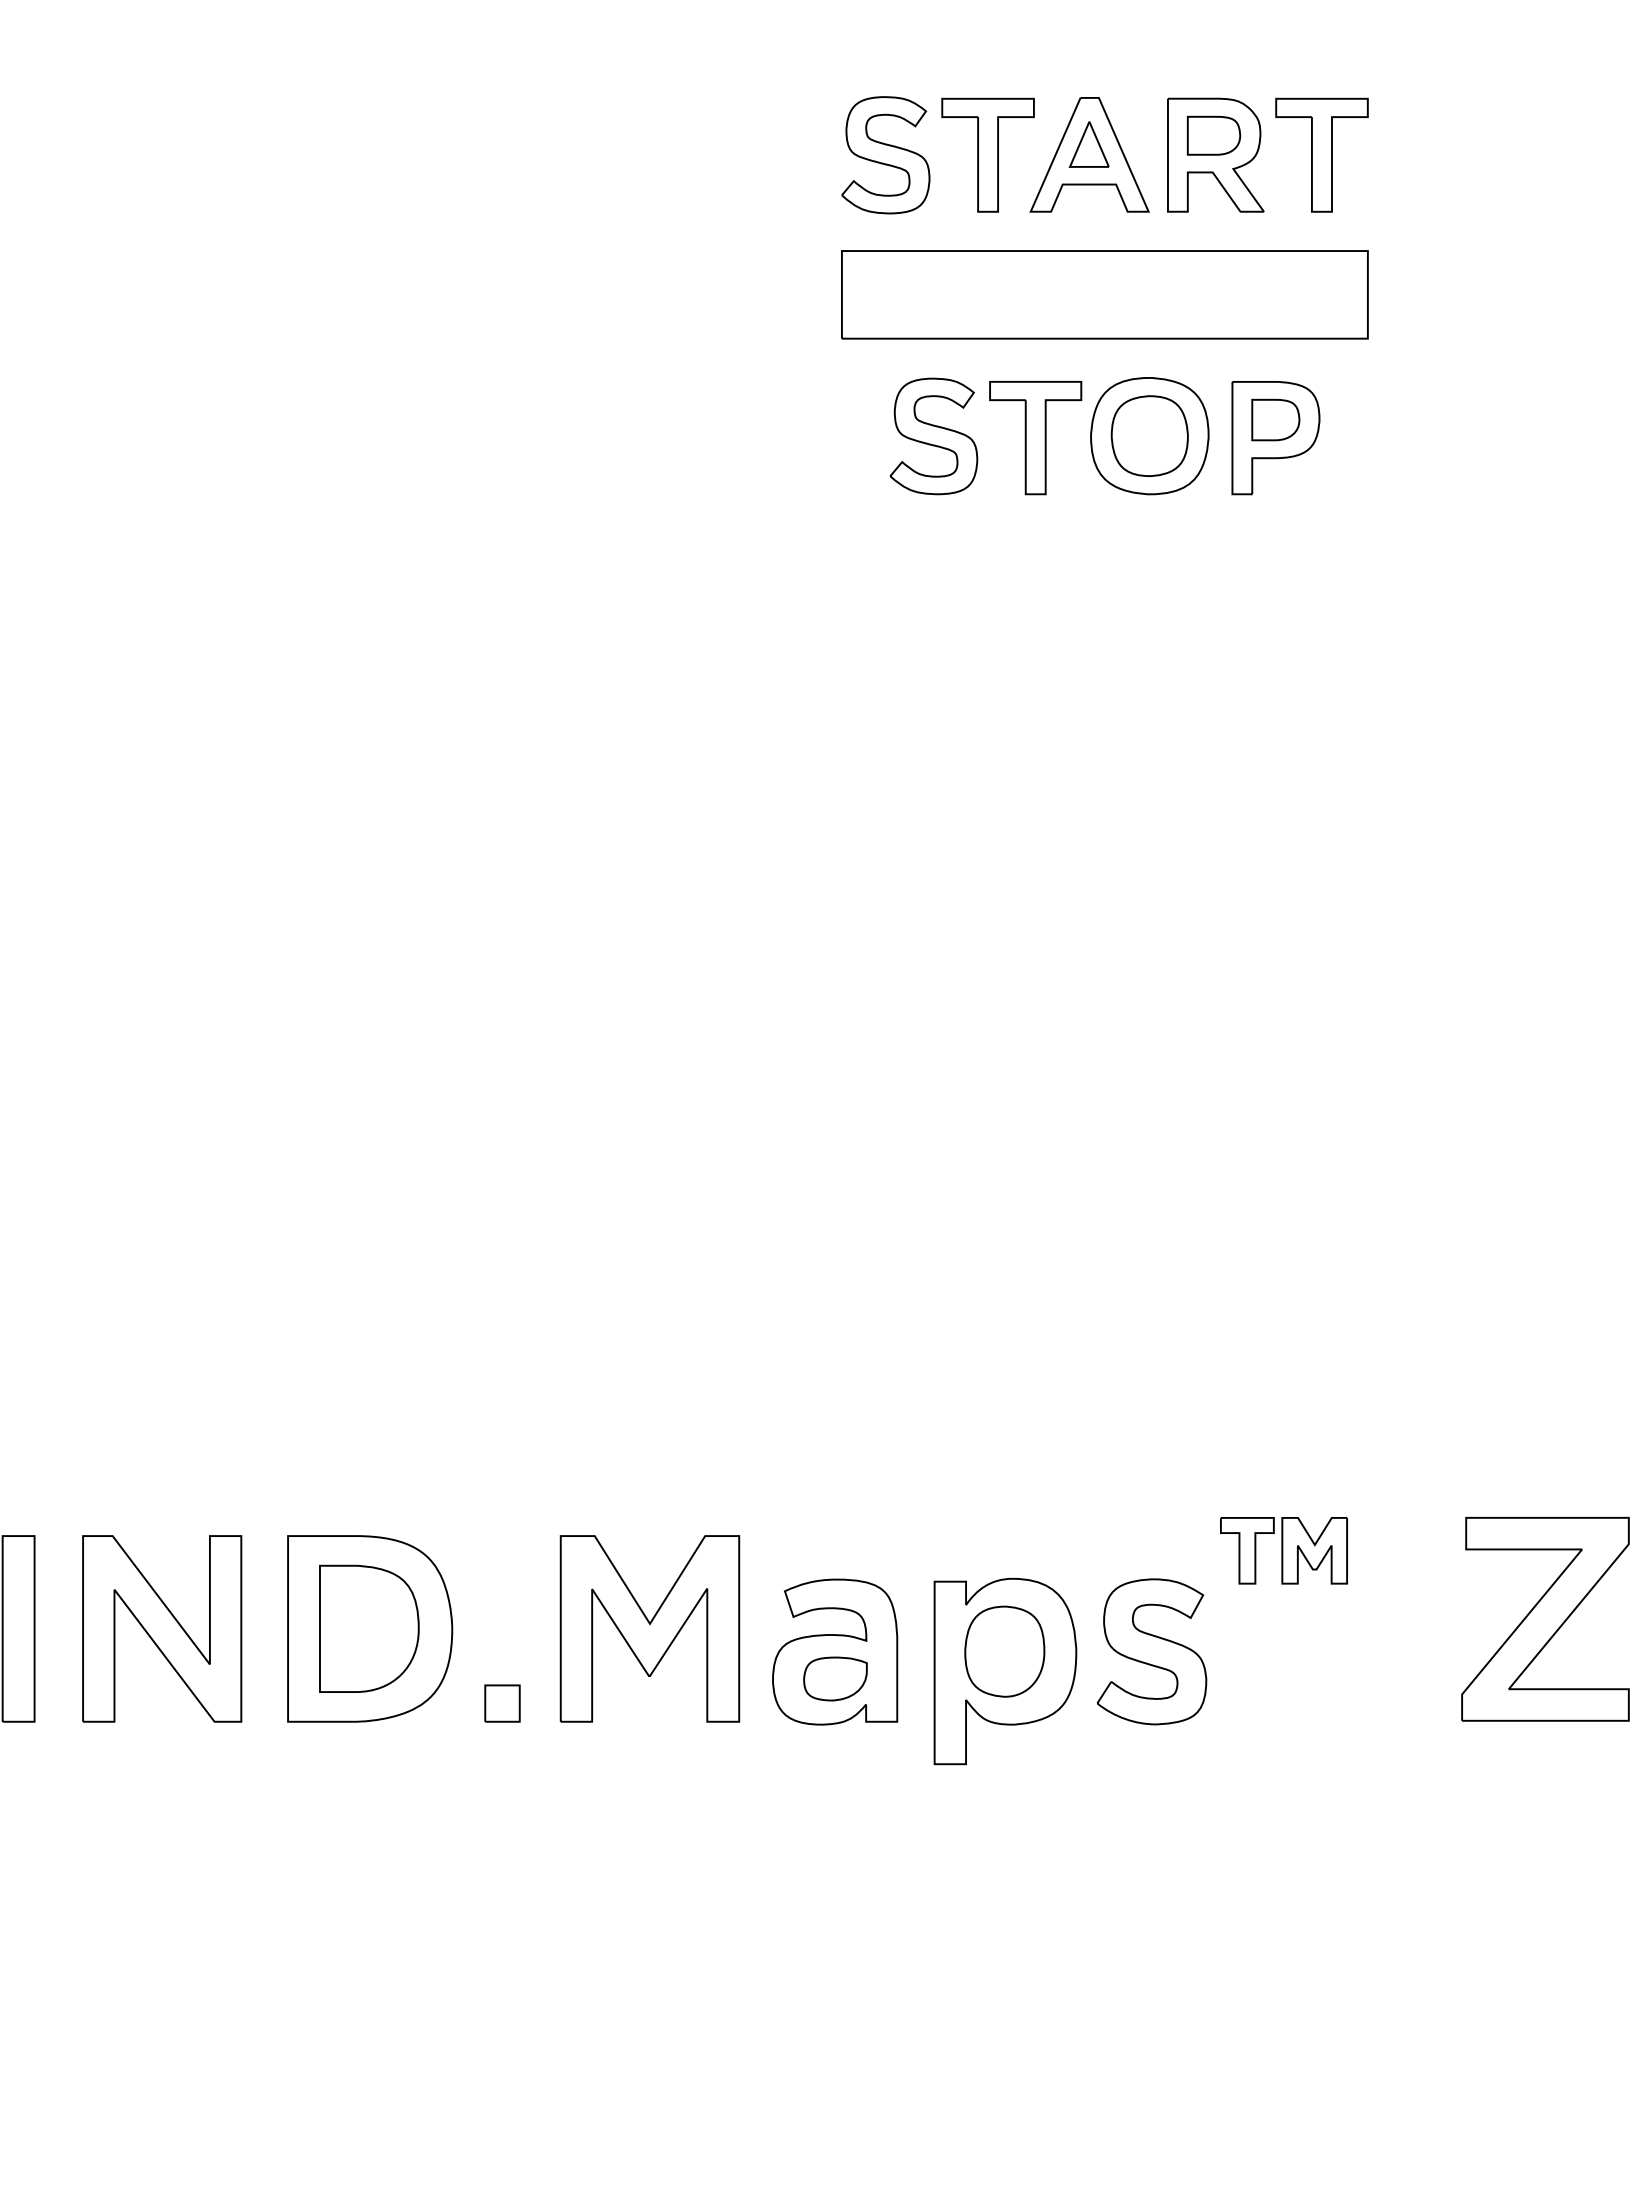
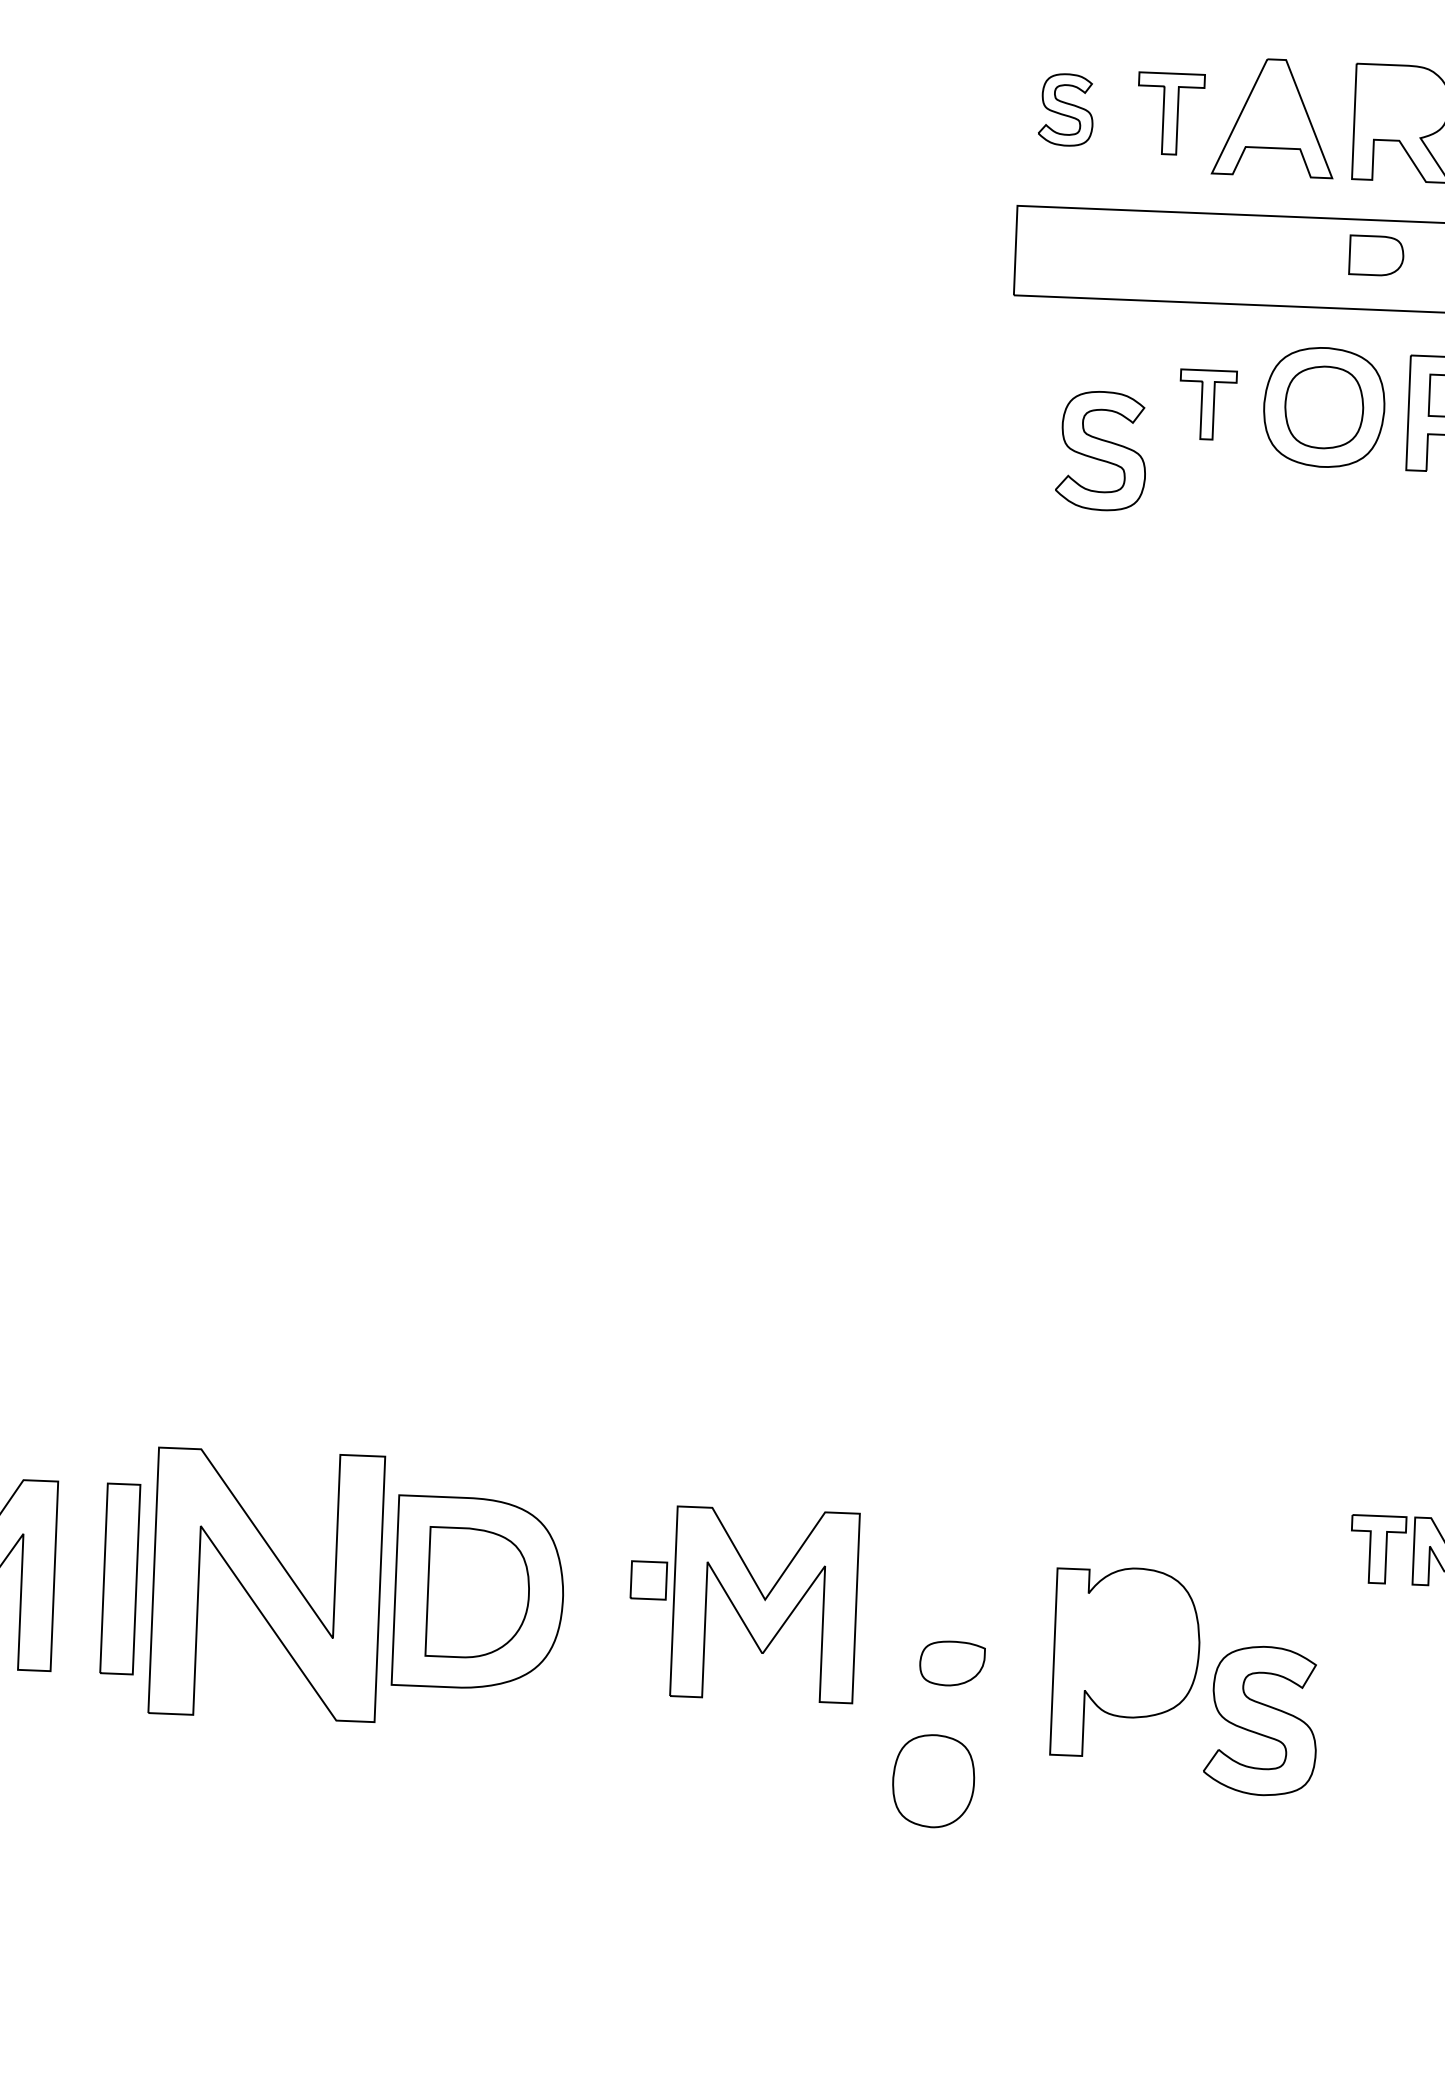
part: (1214, 135) -> (1377, 255), moved
part: (1088, 144) -> (1273, 107), removed
part: (987, 154) -> (1170, 113), size x0.7
part: (885, 155) -> (1065, 110), size x0.6
part: (933, 436) -> (1101, 451), moved
part: (1035, 438) -> (1207, 405), size x0.6
part: (162, 1628) -> (267, 1584), size x1.4
part: (835, 1651) -> (953, 1635), removed
part: (1004, 1651) -> (933, 1781), moved
part: (1151, 1651) -> (1260, 1720), moved
part: (502, 1703) -> (648, 1580), moved

